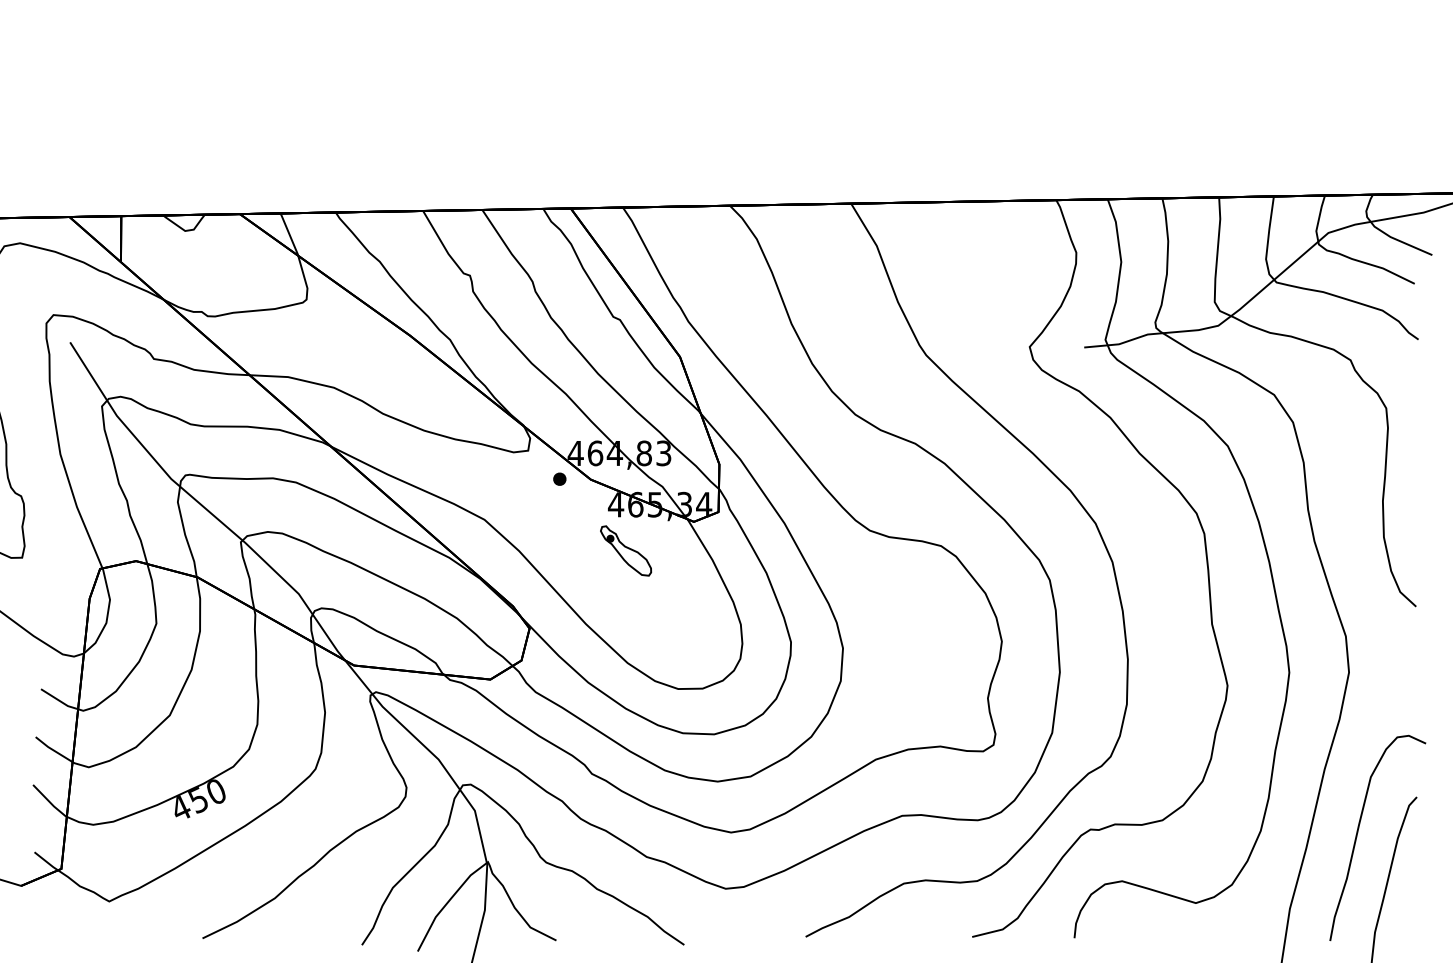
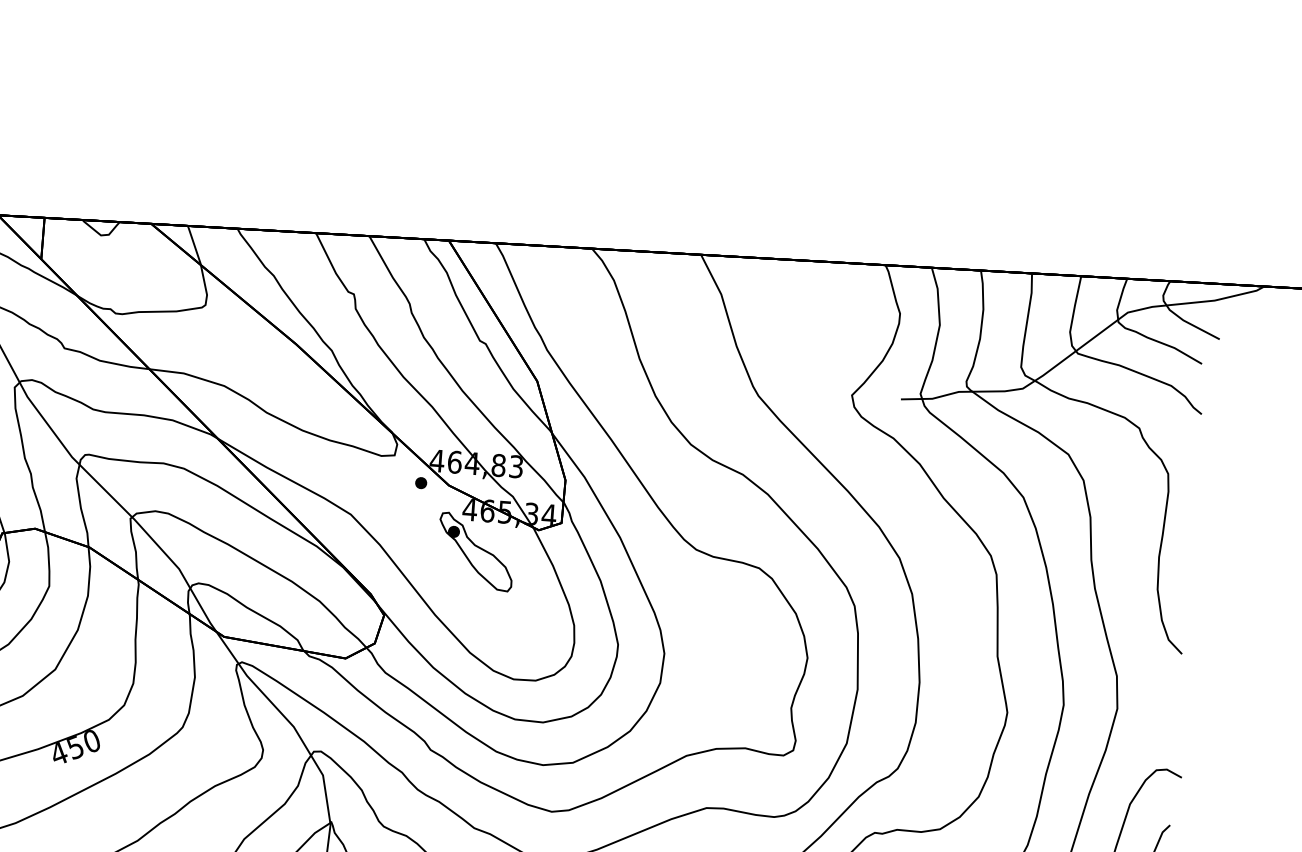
part: (625, 550) -> (475, 551), size x1.67

